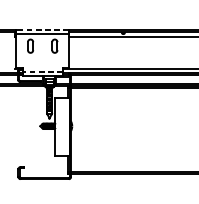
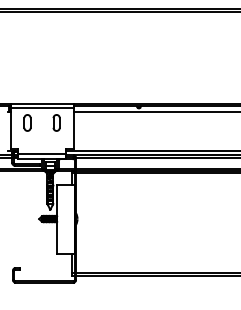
line: (43, 29) -> (42, 103), dashed -> solid
line: (42, 72) -> (41, 154), dashed -> solid

